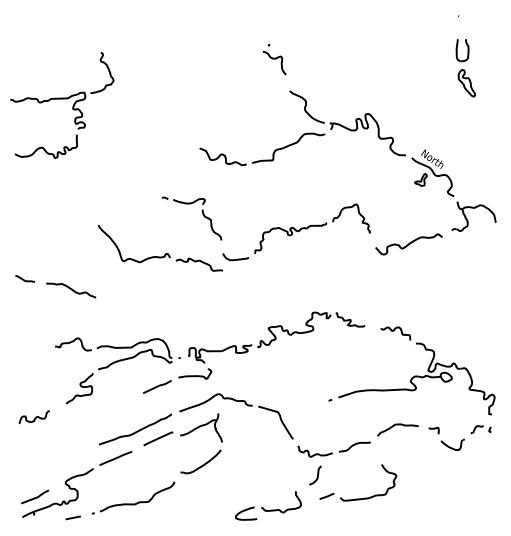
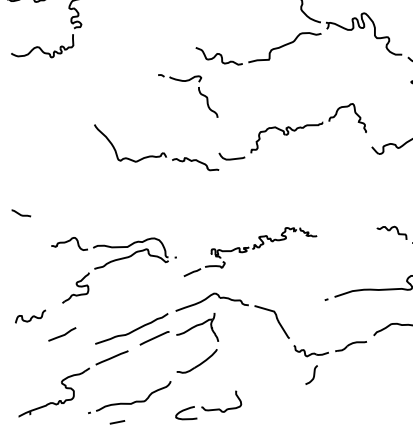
part: (202, 214) -> (198, 91), moved
curve: (23, 278) -> (19, 212), moved
curve: (71, 290) -> (67, 189), removed
part: (254, 352) -> (250, 251), size x0.6
line: (36, 496) -> (63, 333), moved
part: (358, 498) -> (354, 397), removed
part: (268, 505) -> (208, 404), moved
line: (72, 517) -> (116, 421), moved

